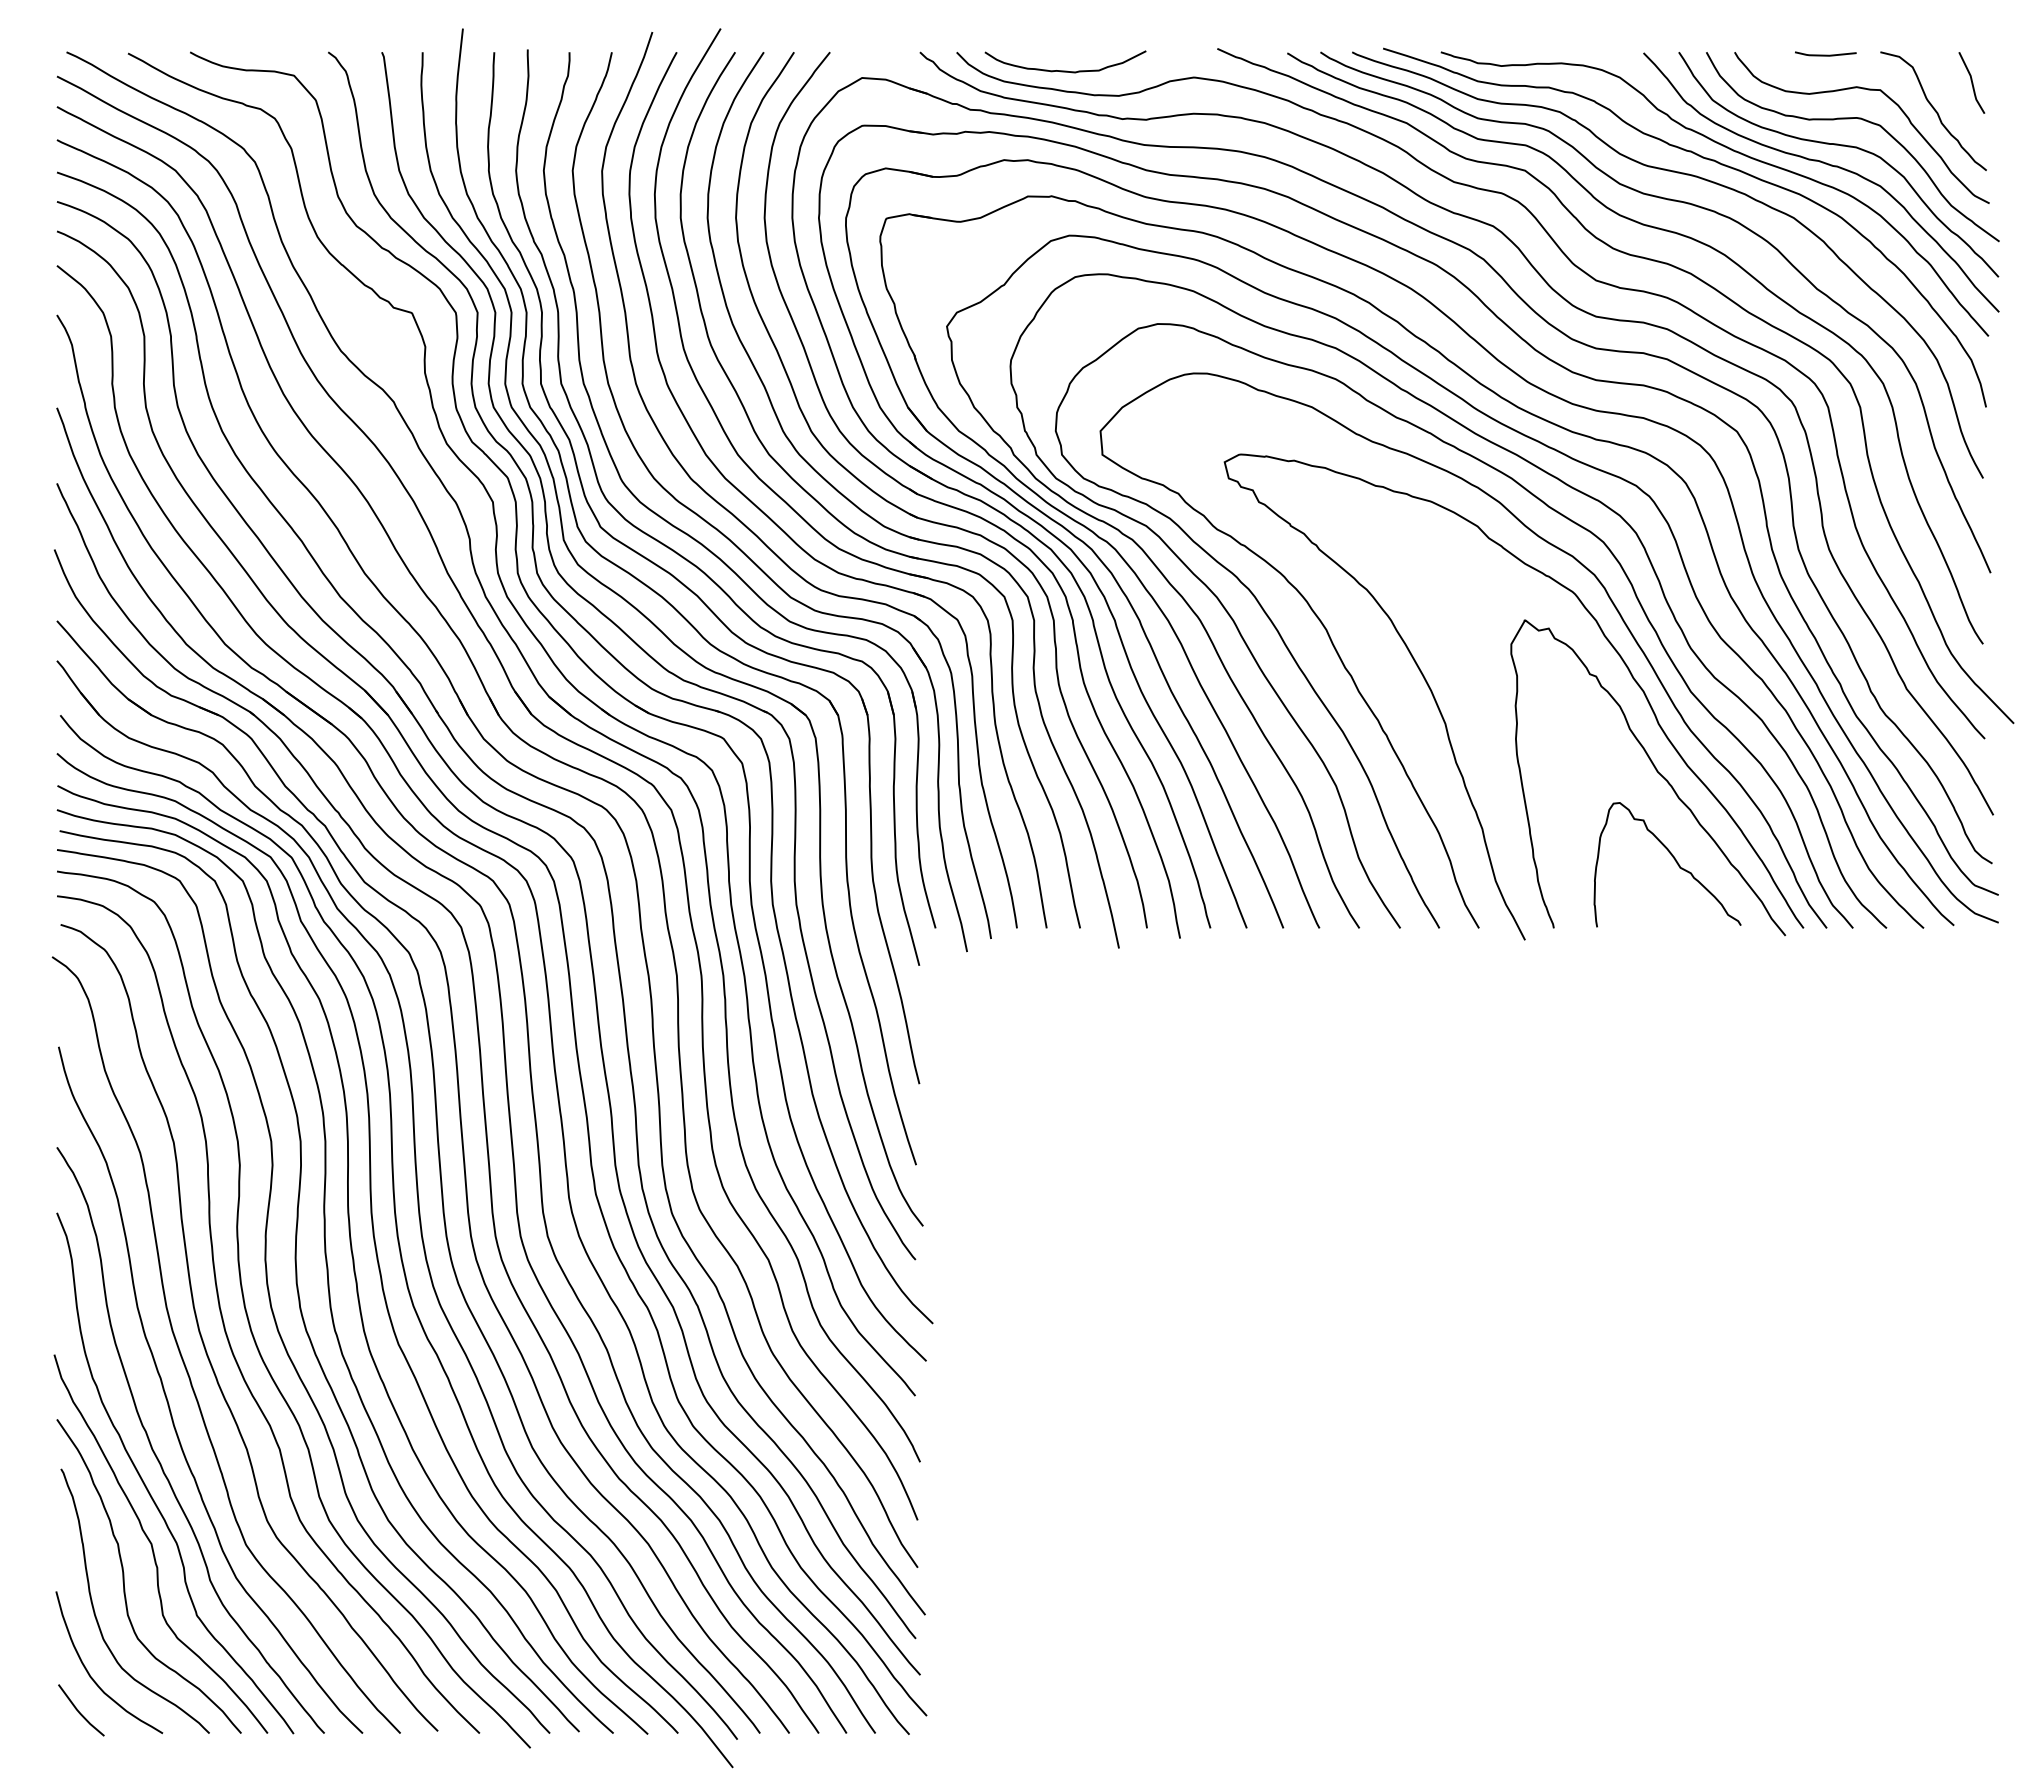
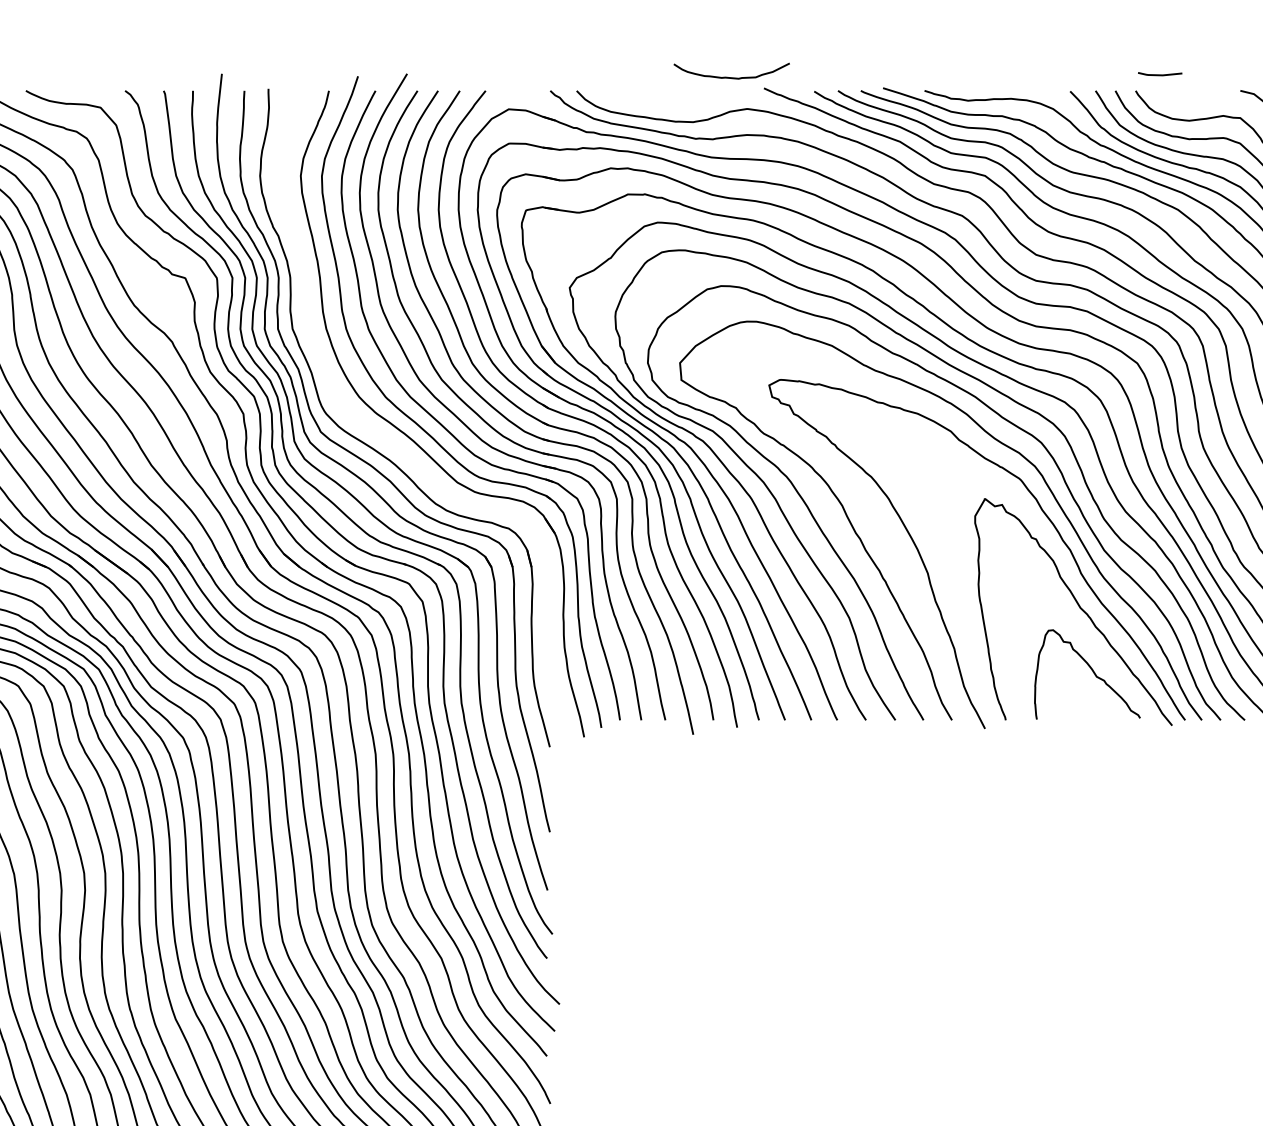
line: (1825, 54) -> (1159, 74), moved
curve: (1065, 70) -> (731, 77), moved
part: (702, 543) -> (394, 443), removed

